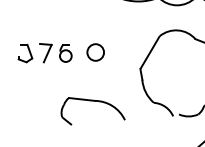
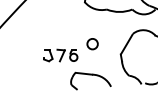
part: (44, 53) -> (60, 55), moved

